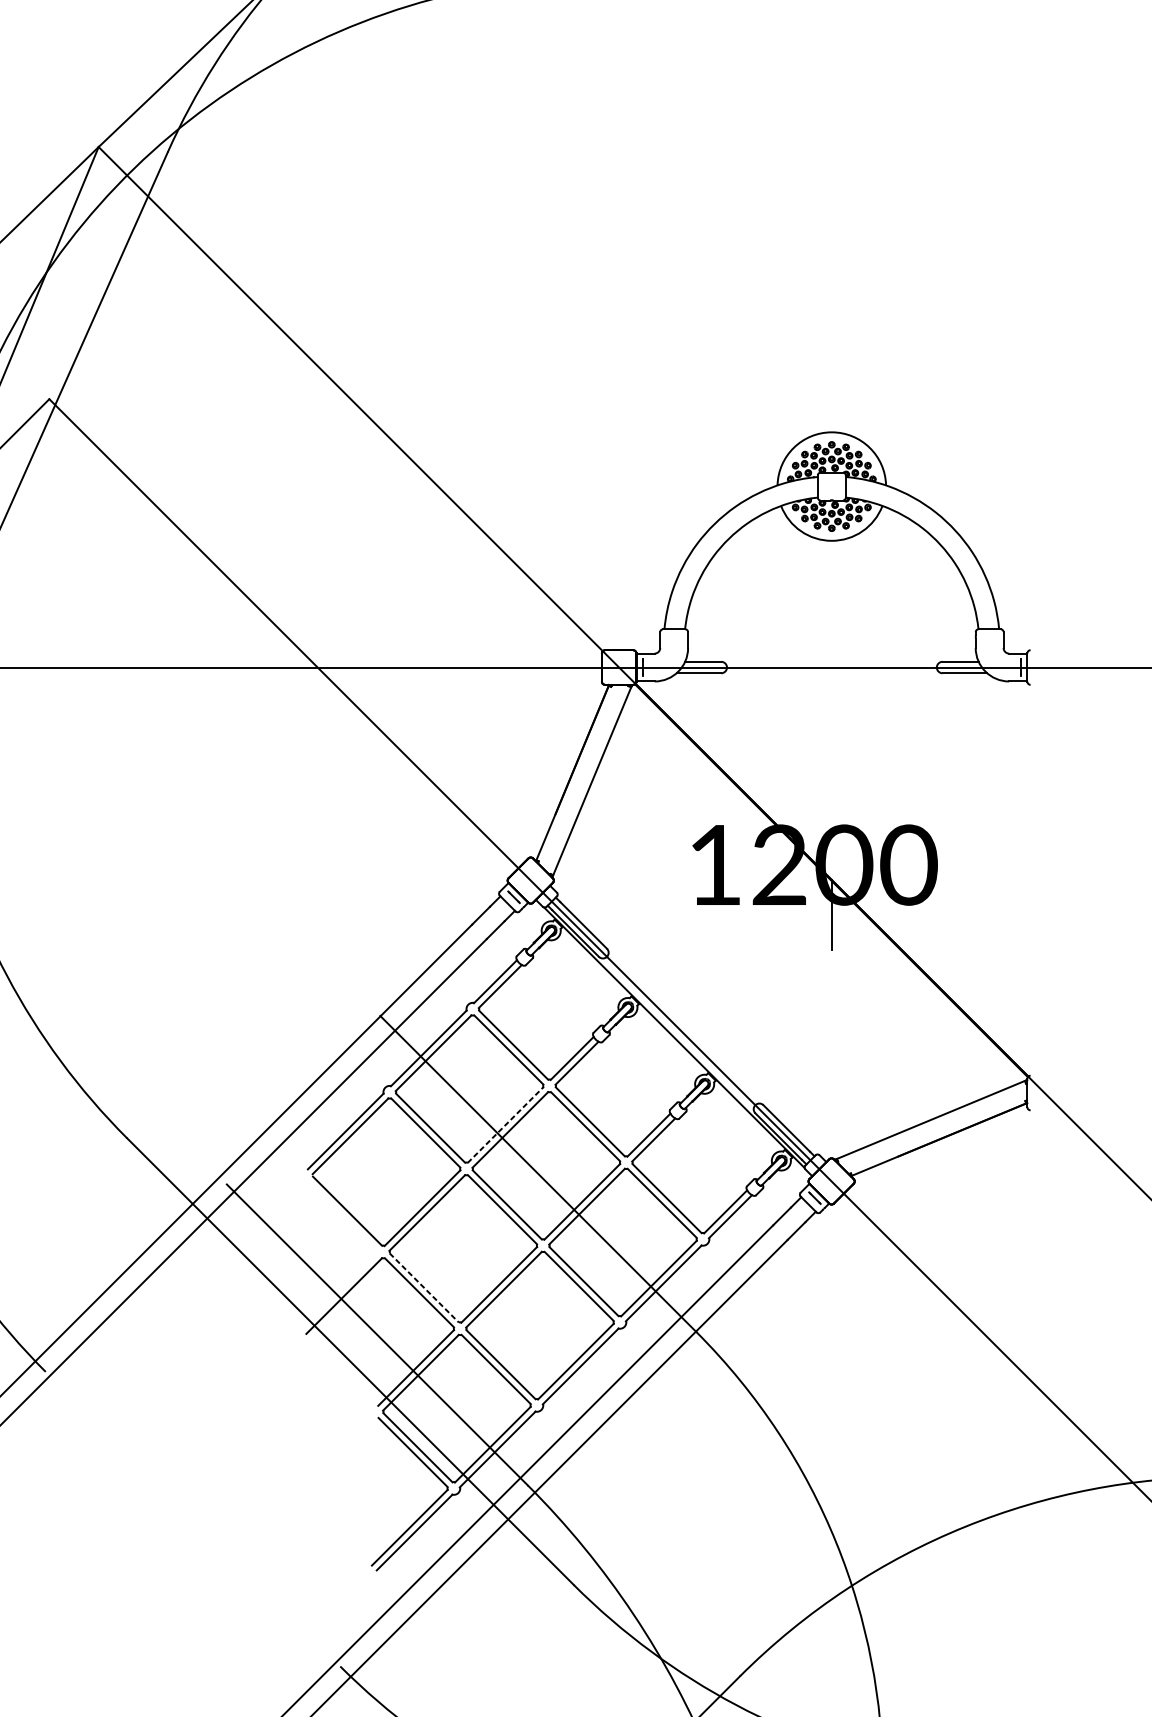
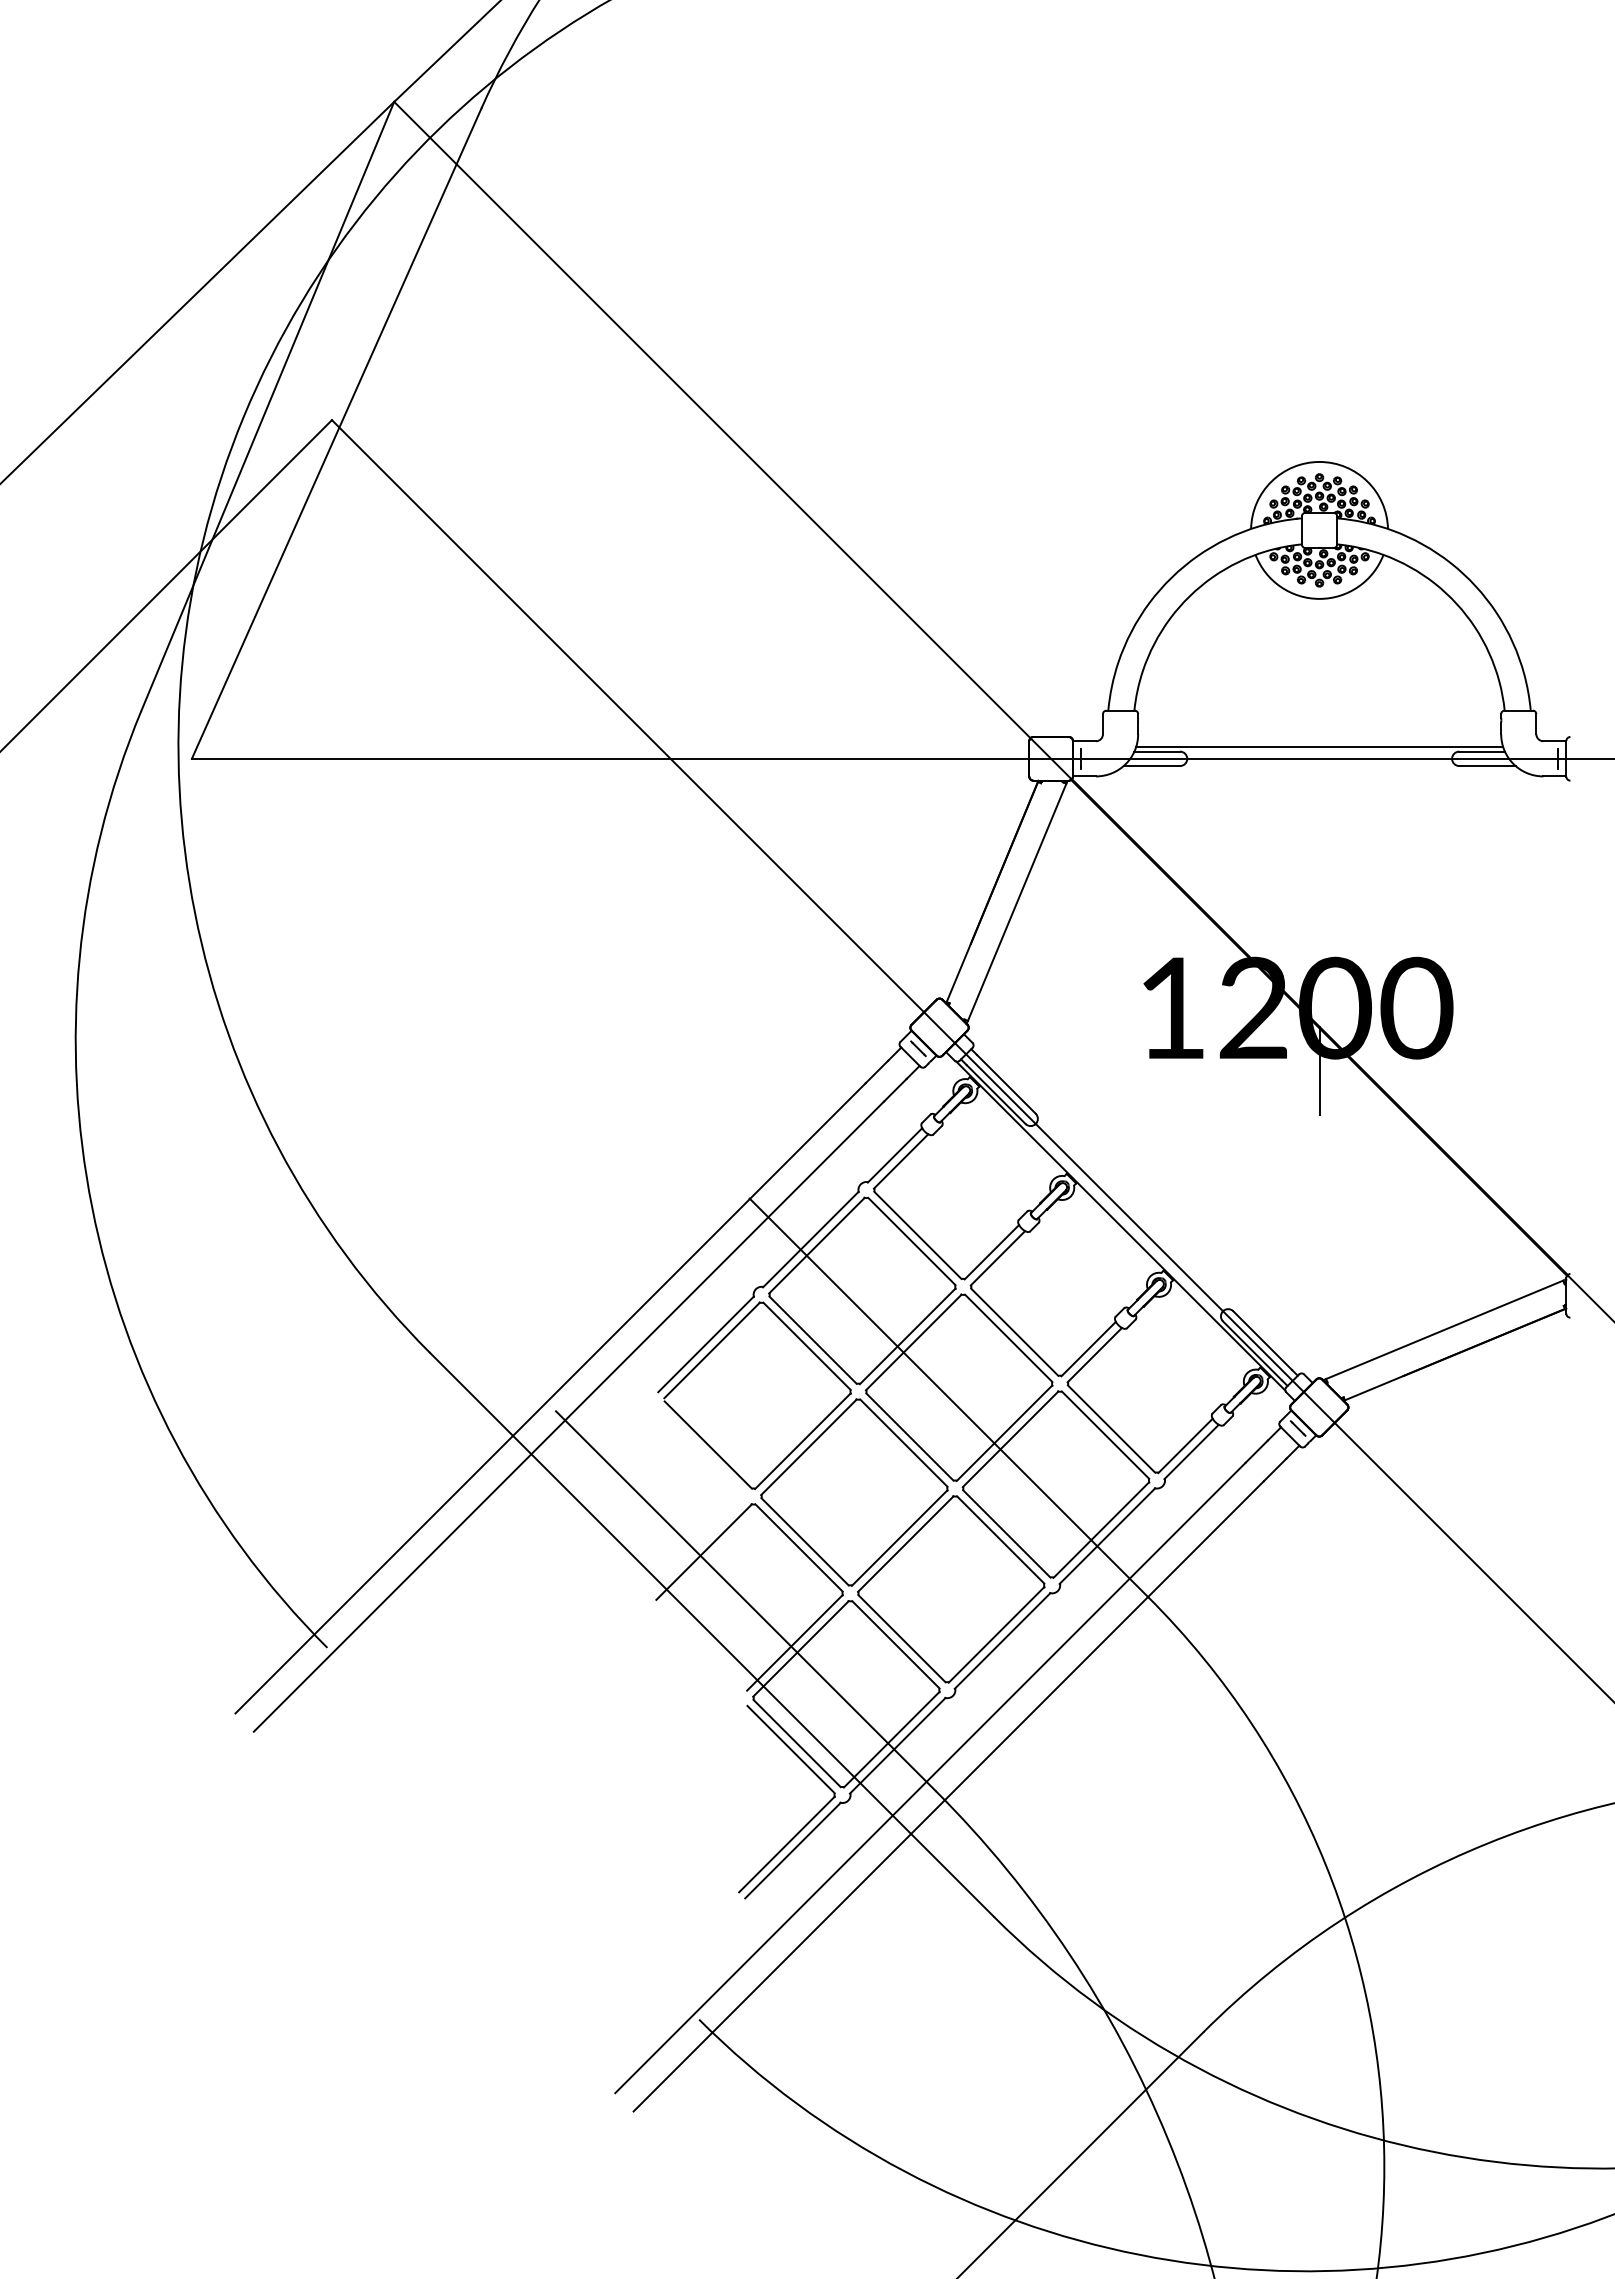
line: (831, 657) -> (1319, 746), added
line: (505, 1125) -> (907, 1336), dashed -> solid
line: (424, 1287) -> (805, 1541), dashed -> solid

